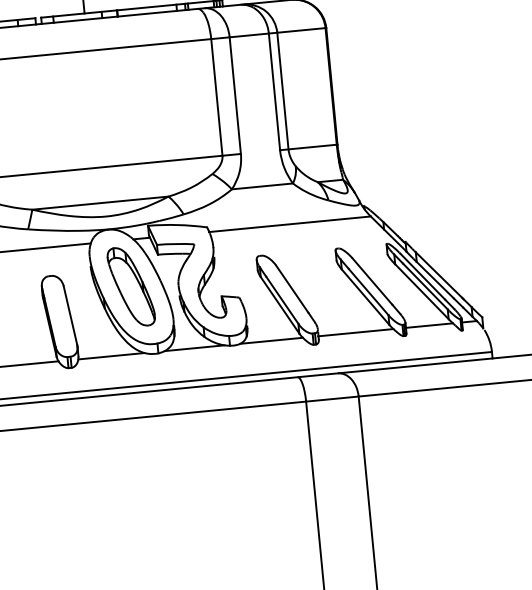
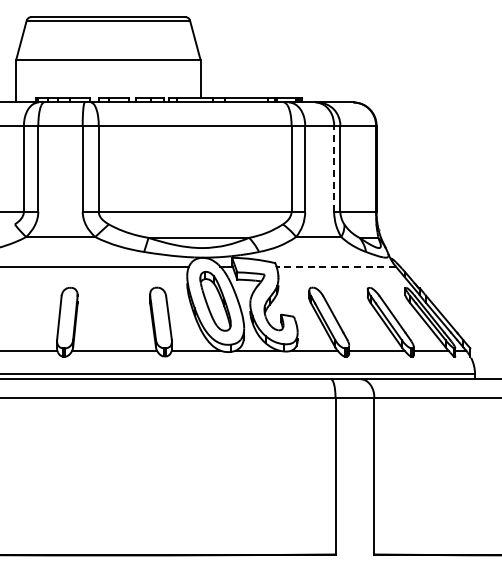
line: (274, 91) -> (334, 168), solid -> dashed
line: (290, 223) -> (336, 266), solid -> dashed

